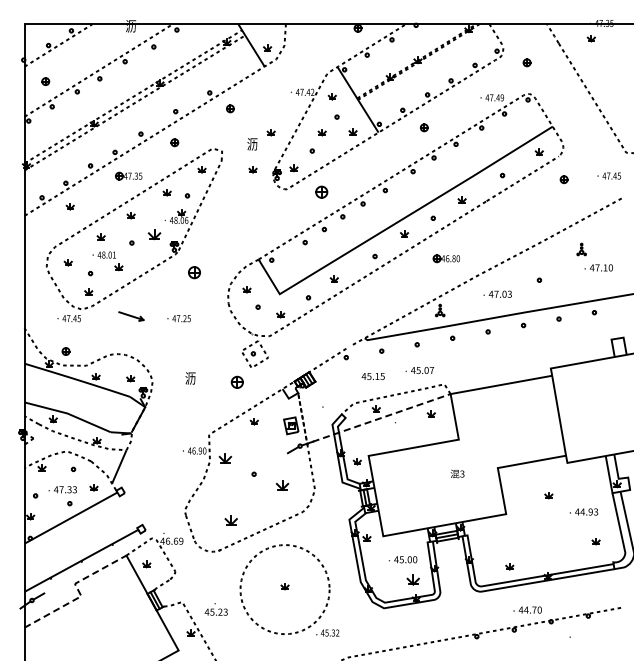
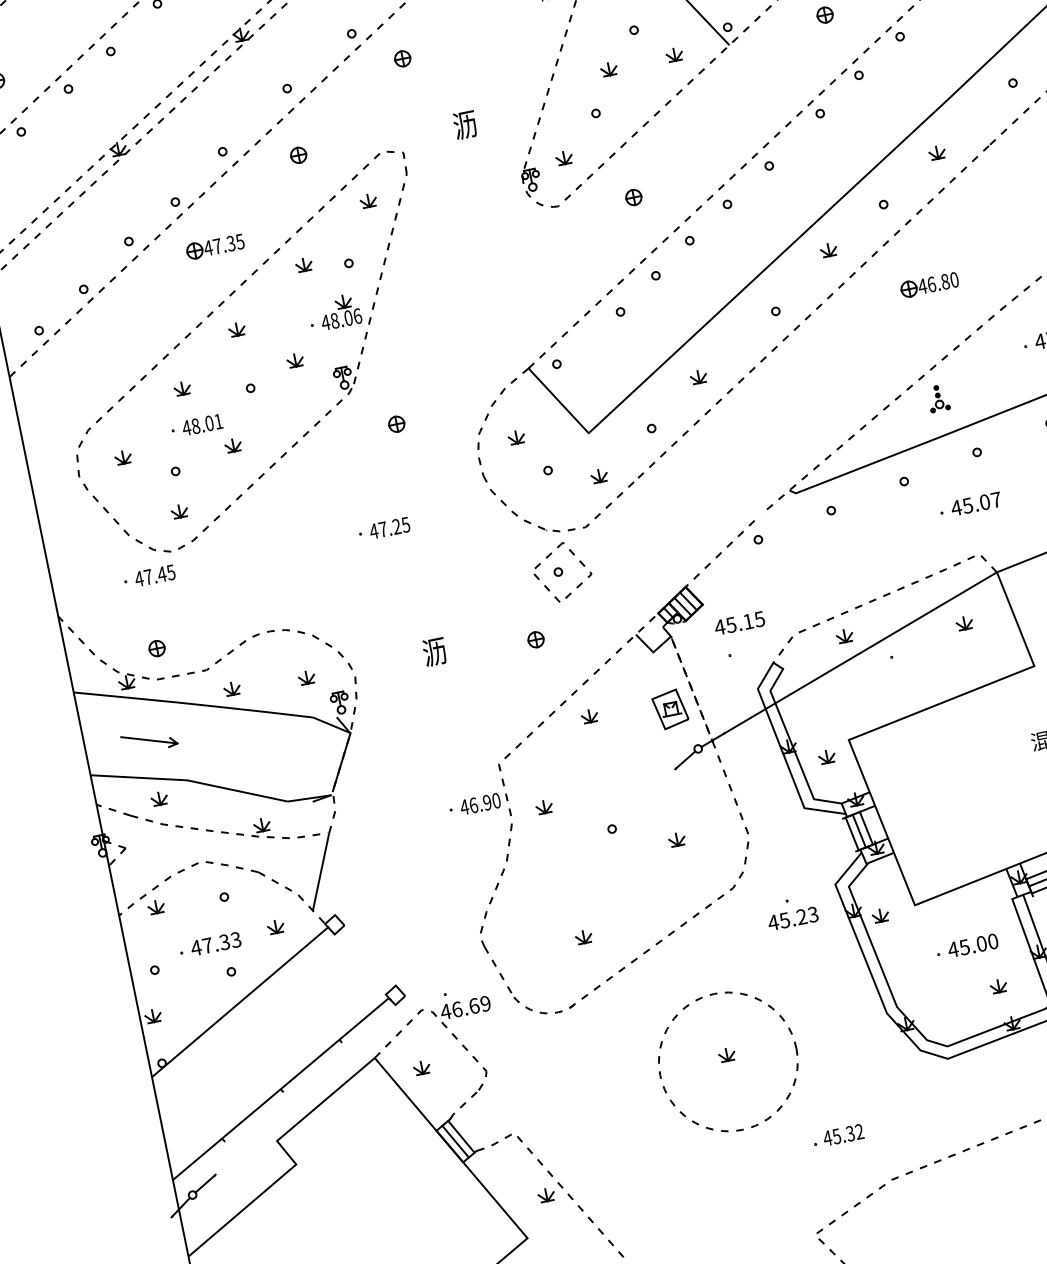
part: (270, 132) -> (498, 91), removed
part: (252, 169) -> (476, 178), removed
part: (321, 192) -> (633, 197), size x0.62
part: (69, 206) -> (101, 337), removed
part: (154, 234) -> (295, 360), size x0.62
part: (193, 272) -> (394, 424), size x0.62
part: (131, 316) -> (150, 741), moved
text: (419, 369) -> (969, 503), moved
text: (372, 376) -> (738, 623), moved
part: (236, 381) -> (534, 638), size x0.62
line: (381, 417) -> (859, 652), dashed -> solid
part: (225, 458) -> (544, 807), size x0.62
part: (281, 484) -> (675, 838), size x0.62
part: (231, 520) -> (583, 937), size x0.62
part: (413, 580) -> (998, 986), size x0.62
circle: (284, 589) -> (727, 1061), size x0.71
line: (79, 592) -> (290, 1157), dashed -> solid
text: (215, 609) -> (790, 913), moved

